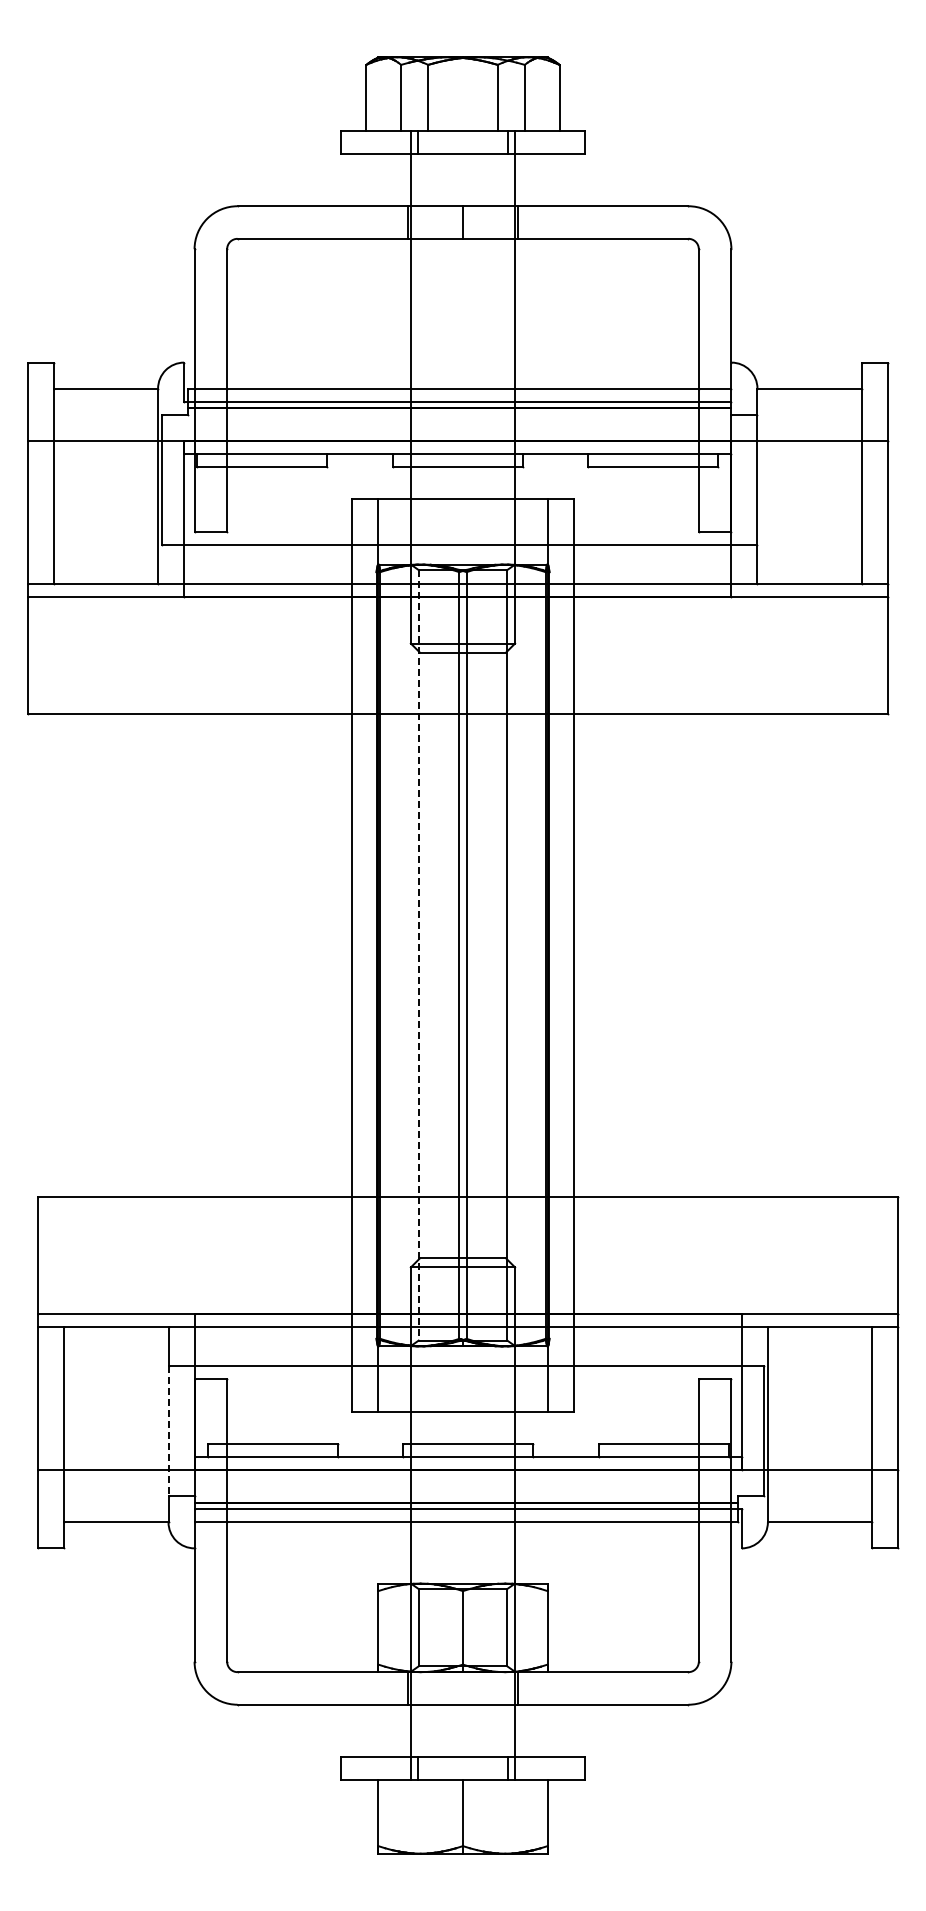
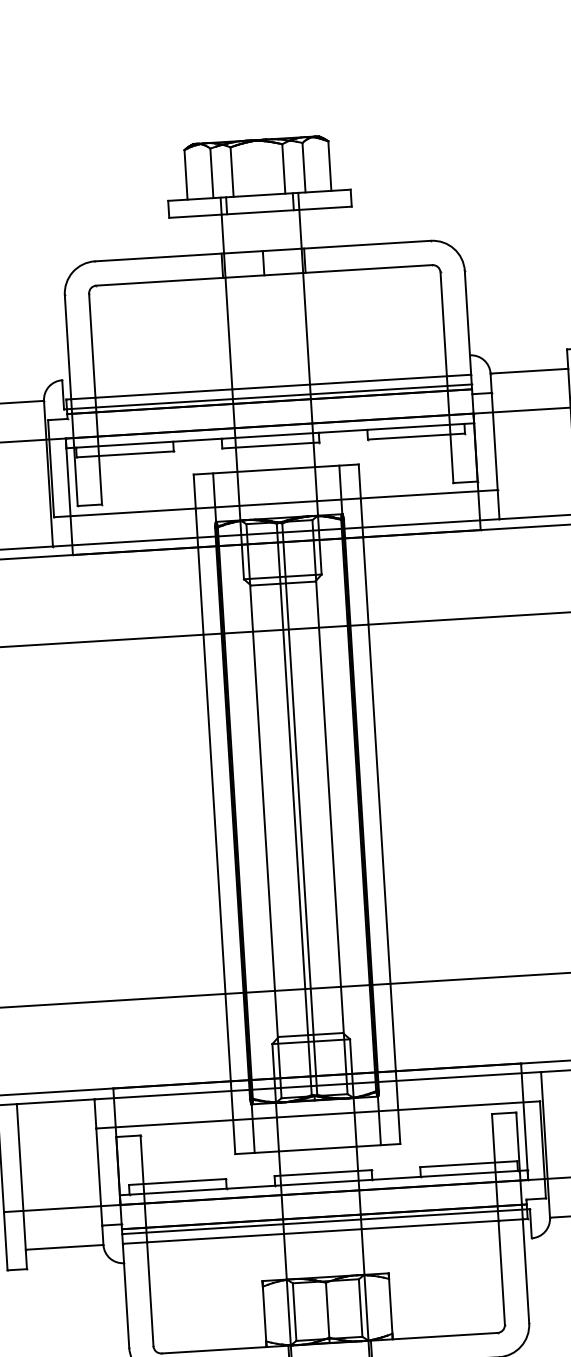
line: (418, 955) -> (263, 811), dashed -> solid
line: (168, 1431) -> (99, 1177), dashed -> solid

